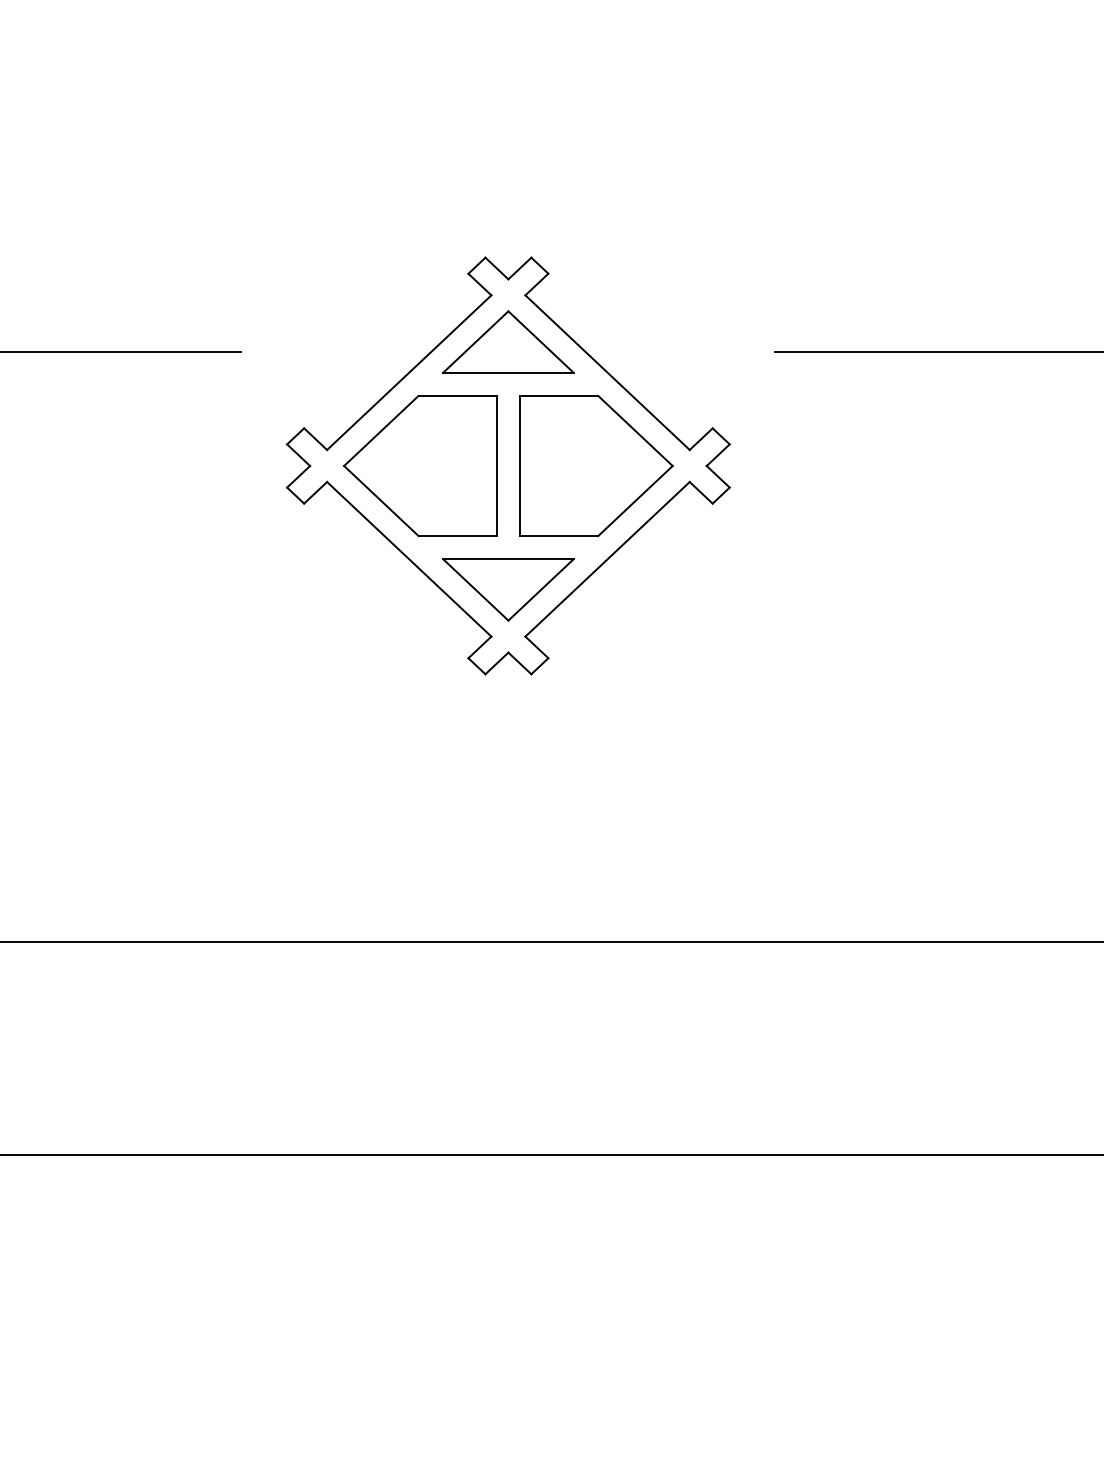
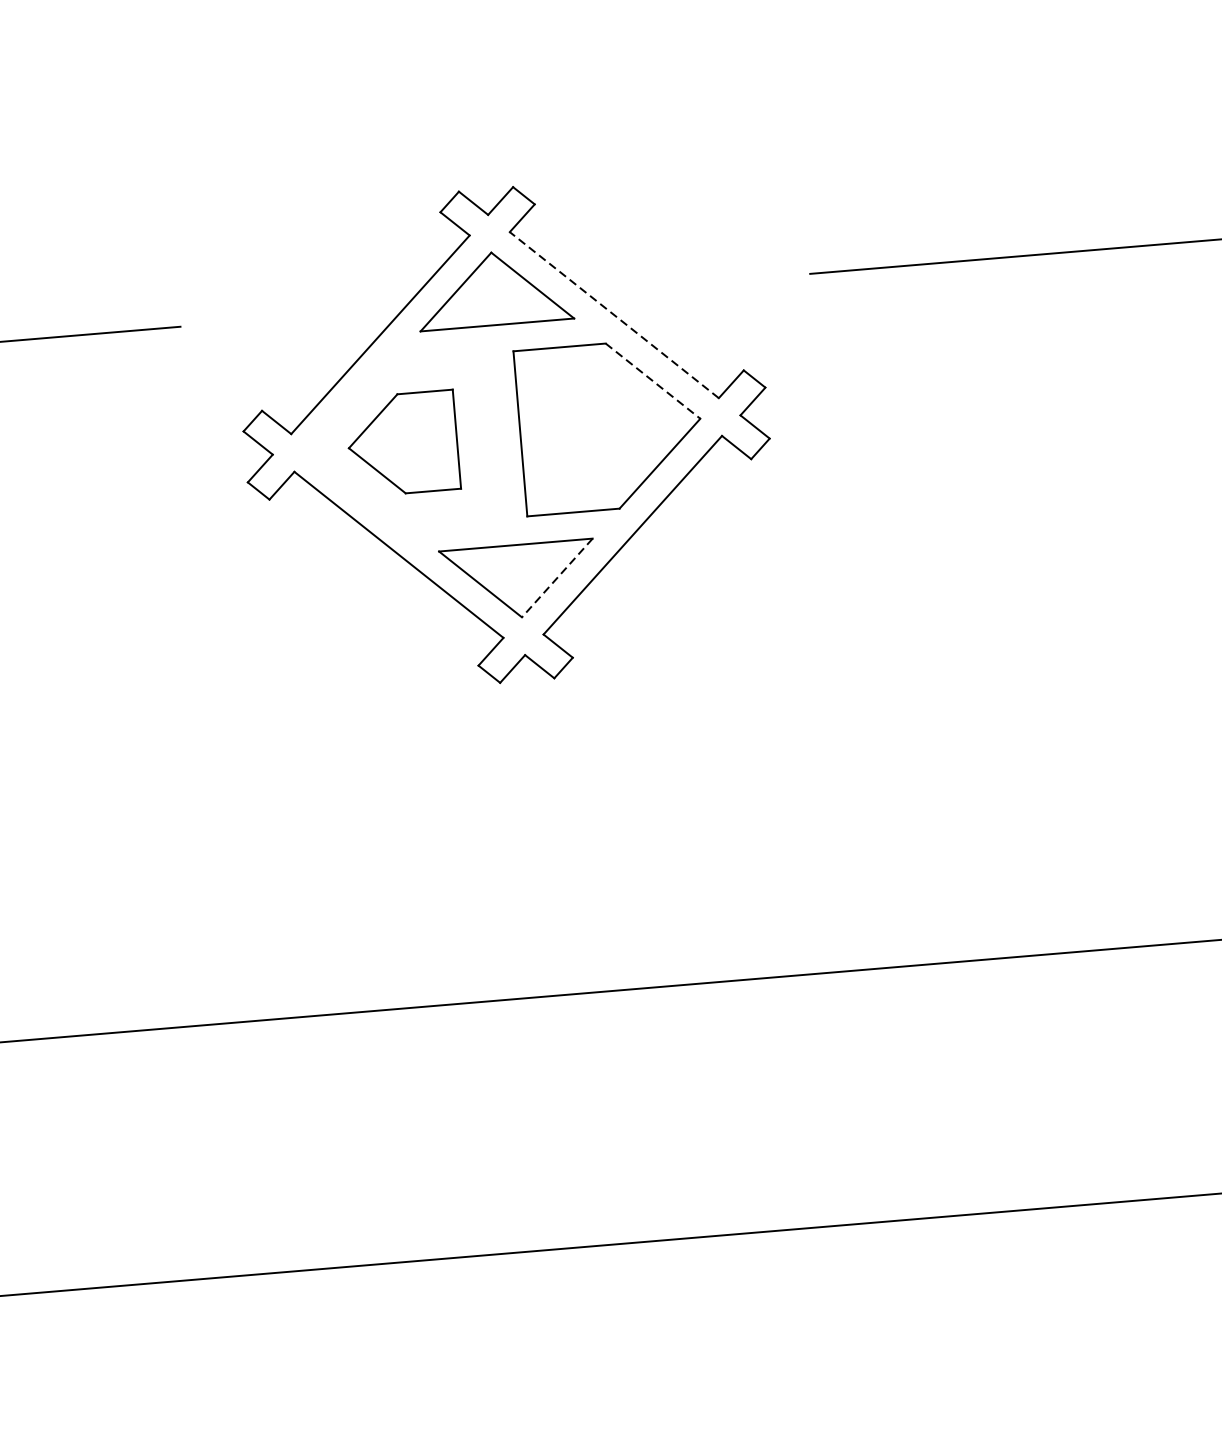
line: (607, 372) -> (614, 314), solid -> dashed
line: (635, 431) -> (653, 381), solid -> dashed
part: (420, 465) -> (402, 443), size x0.6
line: (540, 589) -> (556, 577), solid -> dashed

